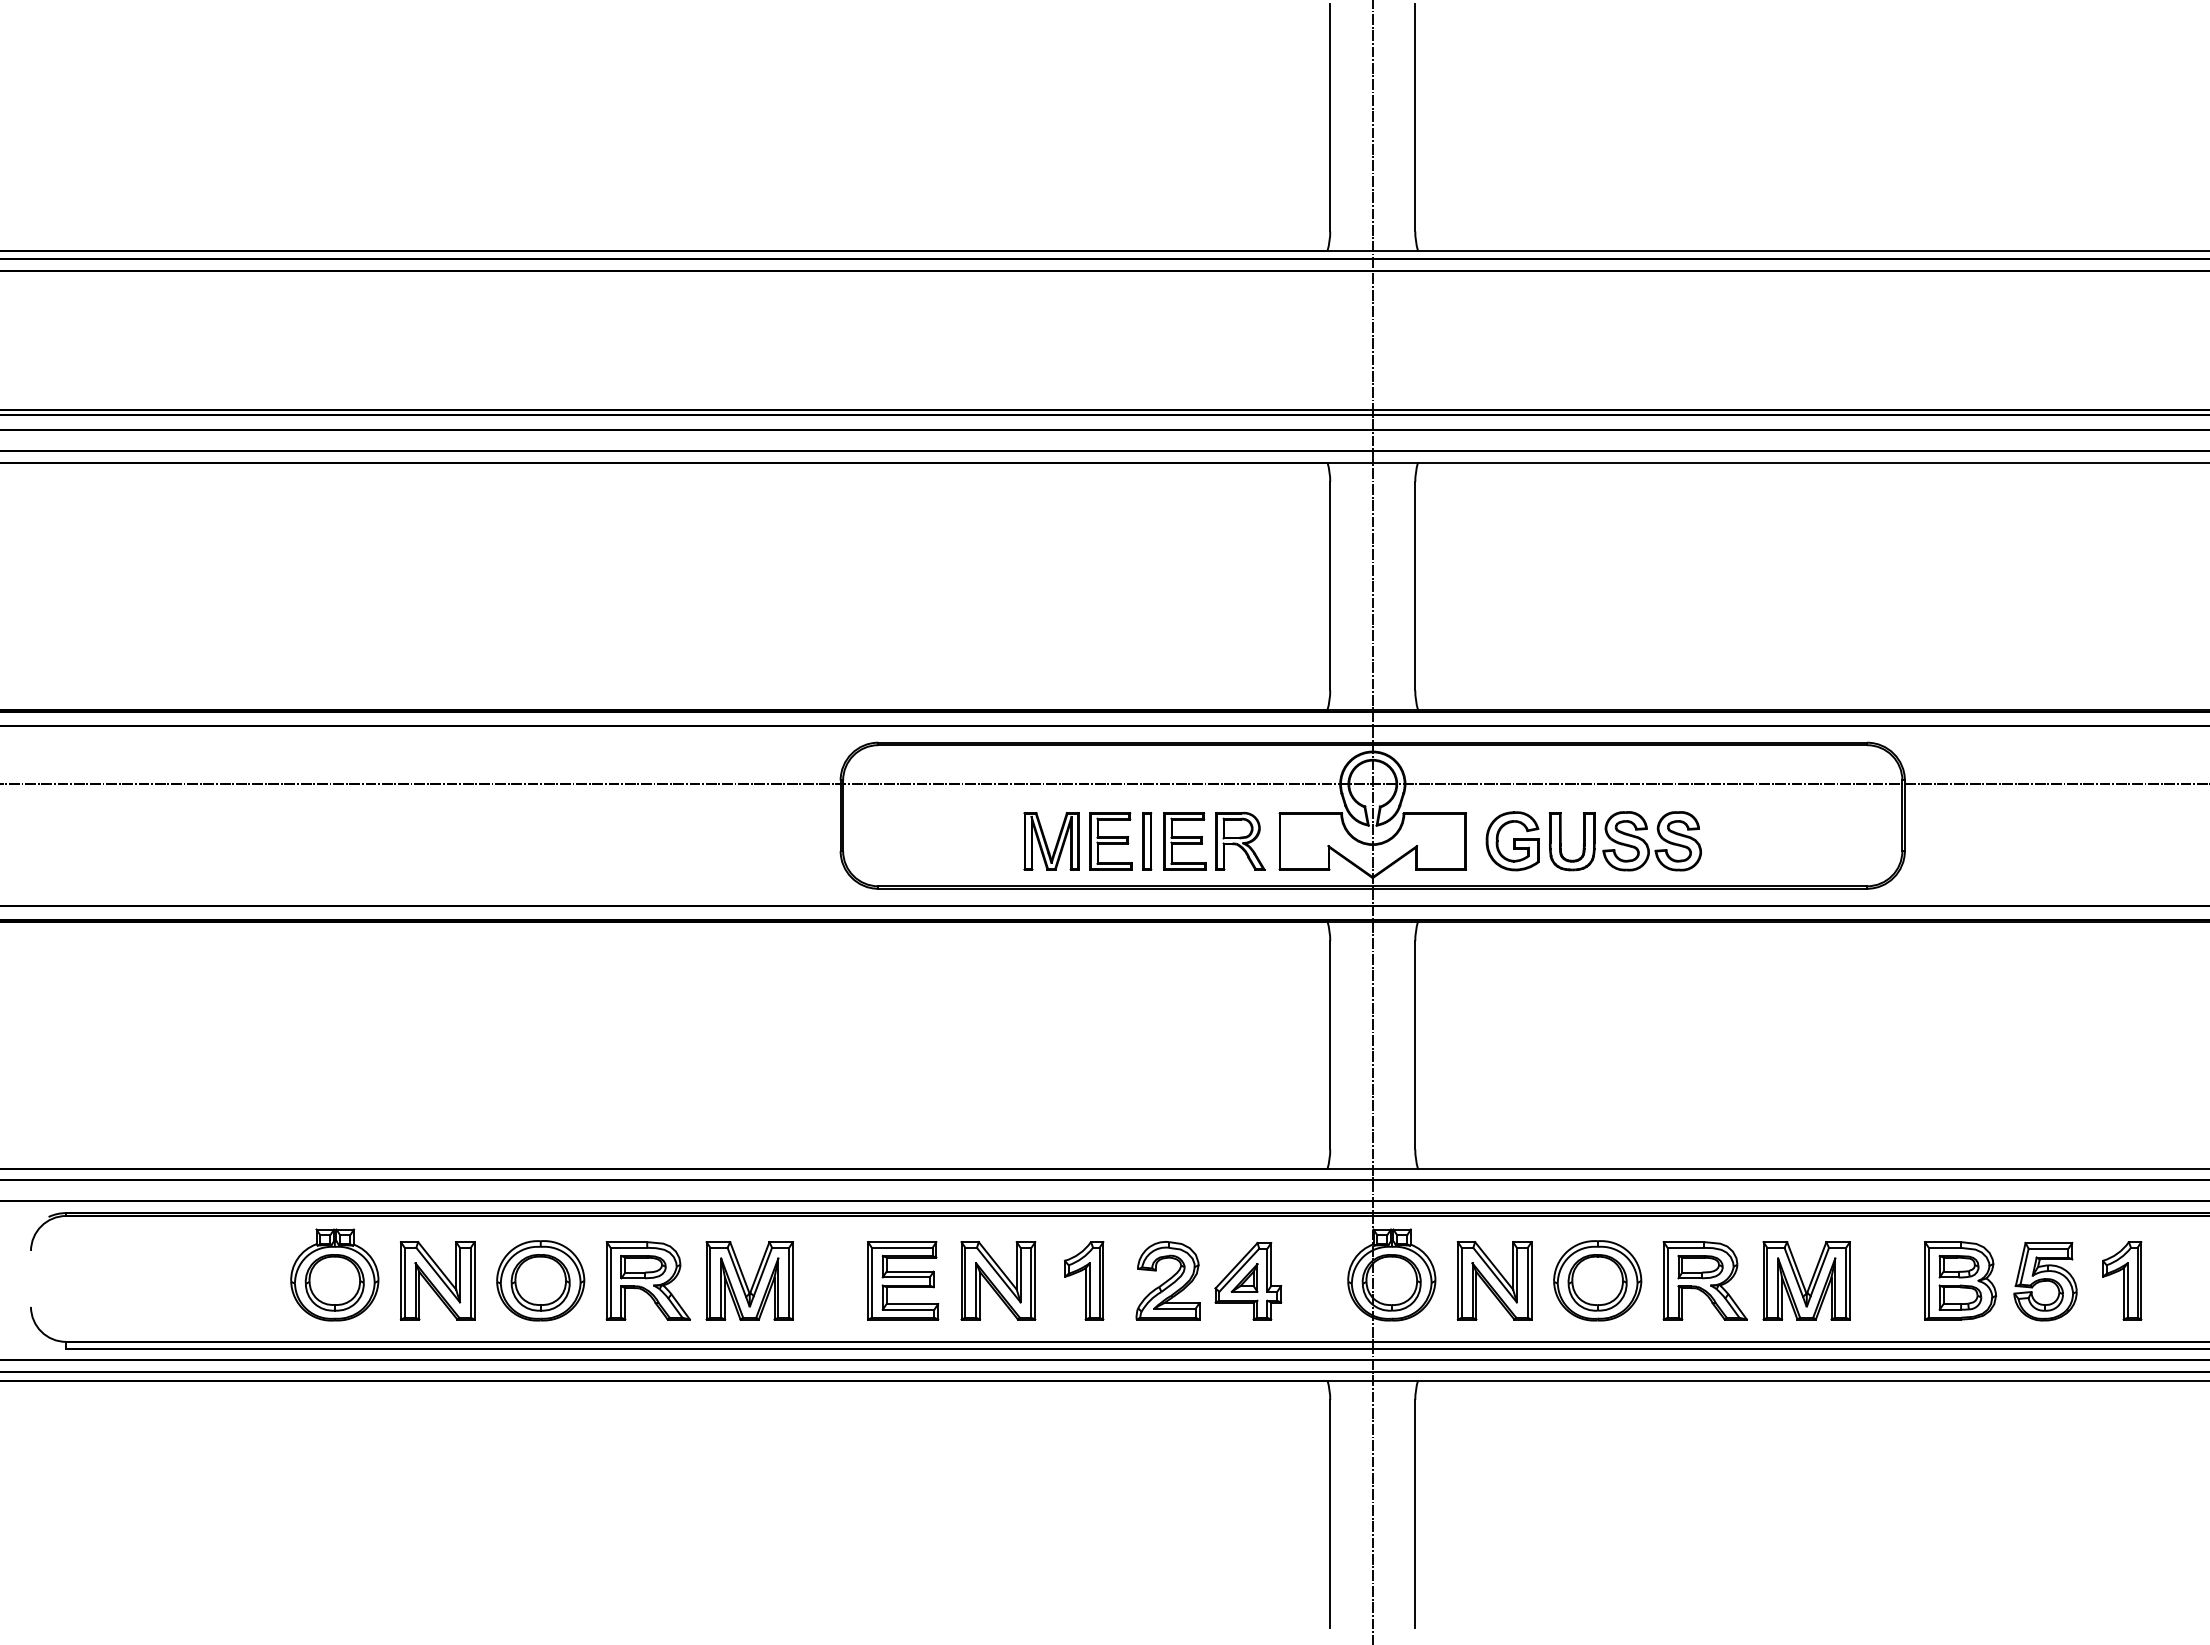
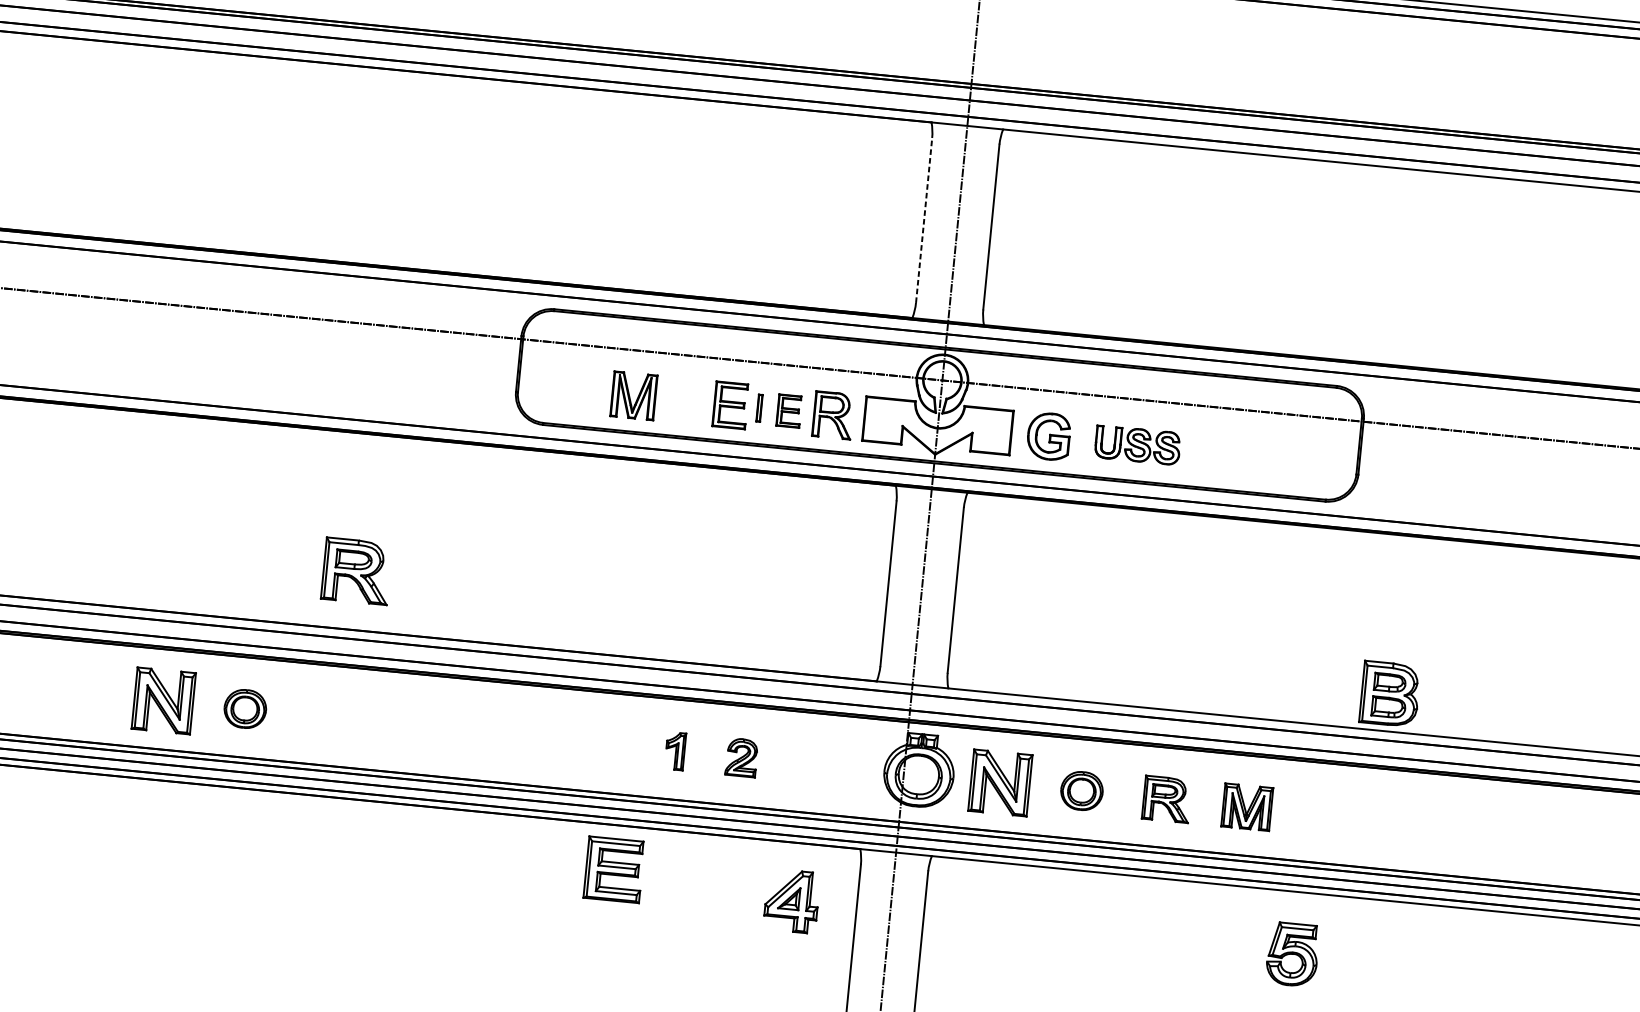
line: (1330, 585) -> (924, 219), solid -> dashed
part: (1051, 841) -> (633, 395), moved
part: (1147, 841) -> (759, 408), size x0.6
part: (1184, 841) -> (788, 411), size x0.7
part: (1624, 841) -> (1137, 445), size x0.7
part: (334, 1274) -> (82, 687), removed
part: (540, 1280) -> (245, 708), size x0.6
part: (647, 1280) -> (356, 570), moved
part: (749, 1280) -> (410, 724), removed
part: (903, 1280) -> (614, 869), moved
part: (998, 1280) -> (607, 744), removed
part: (1083, 1280) -> (674, 750), size x0.6
part: (1167, 1280) -> (741, 757), size x0.6
part: (1248, 1280) -> (792, 900), moved
part: (1597, 1280) -> (1081, 790), size x0.6
part: (1704, 1280) -> (1166, 799), size x0.7
part: (1806, 1280) -> (1247, 806), size x0.7
part: (1960, 1280) -> (1390, 693), moved
part: (2122, 1280) -> (1497, 831), removed
part: (2045, 1281) -> (1292, 954), moved

